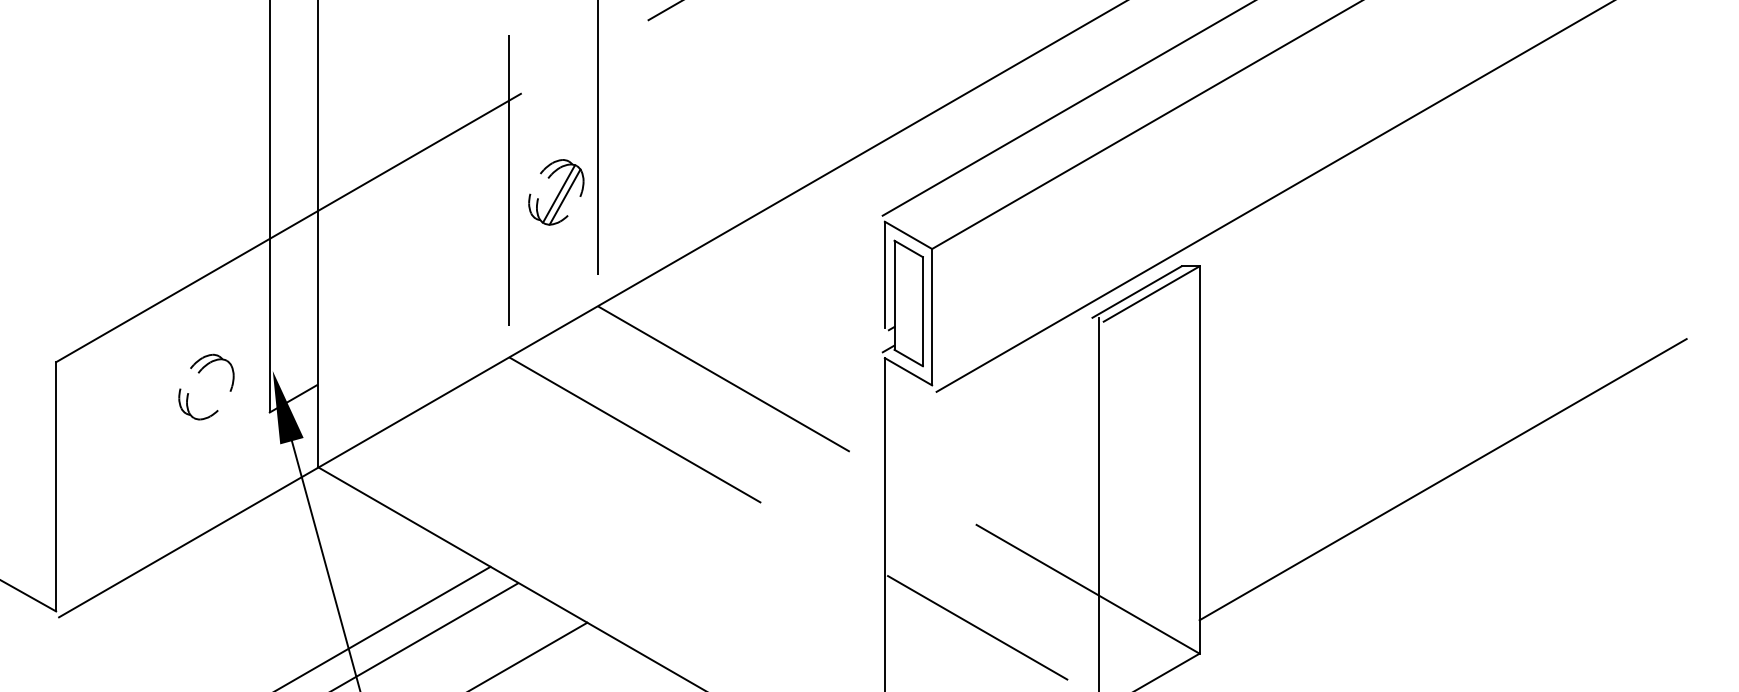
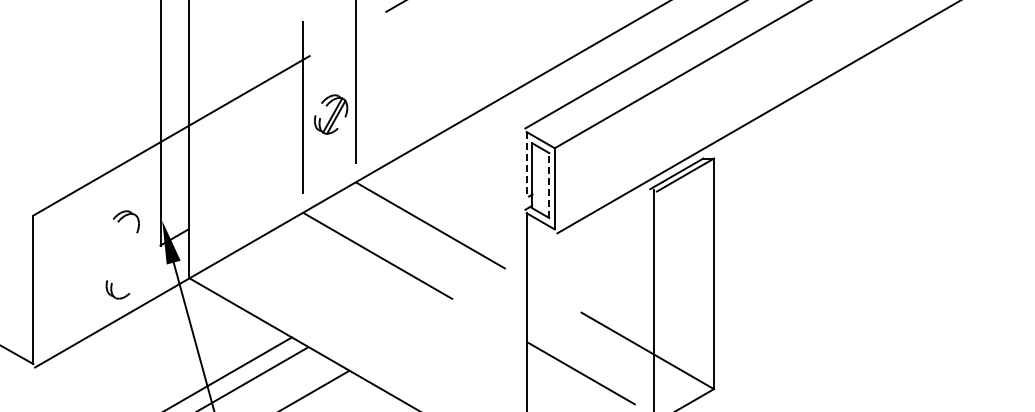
line: (884, 274) -> (526, 163), solid -> dashed
line: (923, 311) -> (549, 185), solid -> dashed
part: (197, 403) -> (117, 289), moved
line: (1442, 479) -> (858, 285), removed

